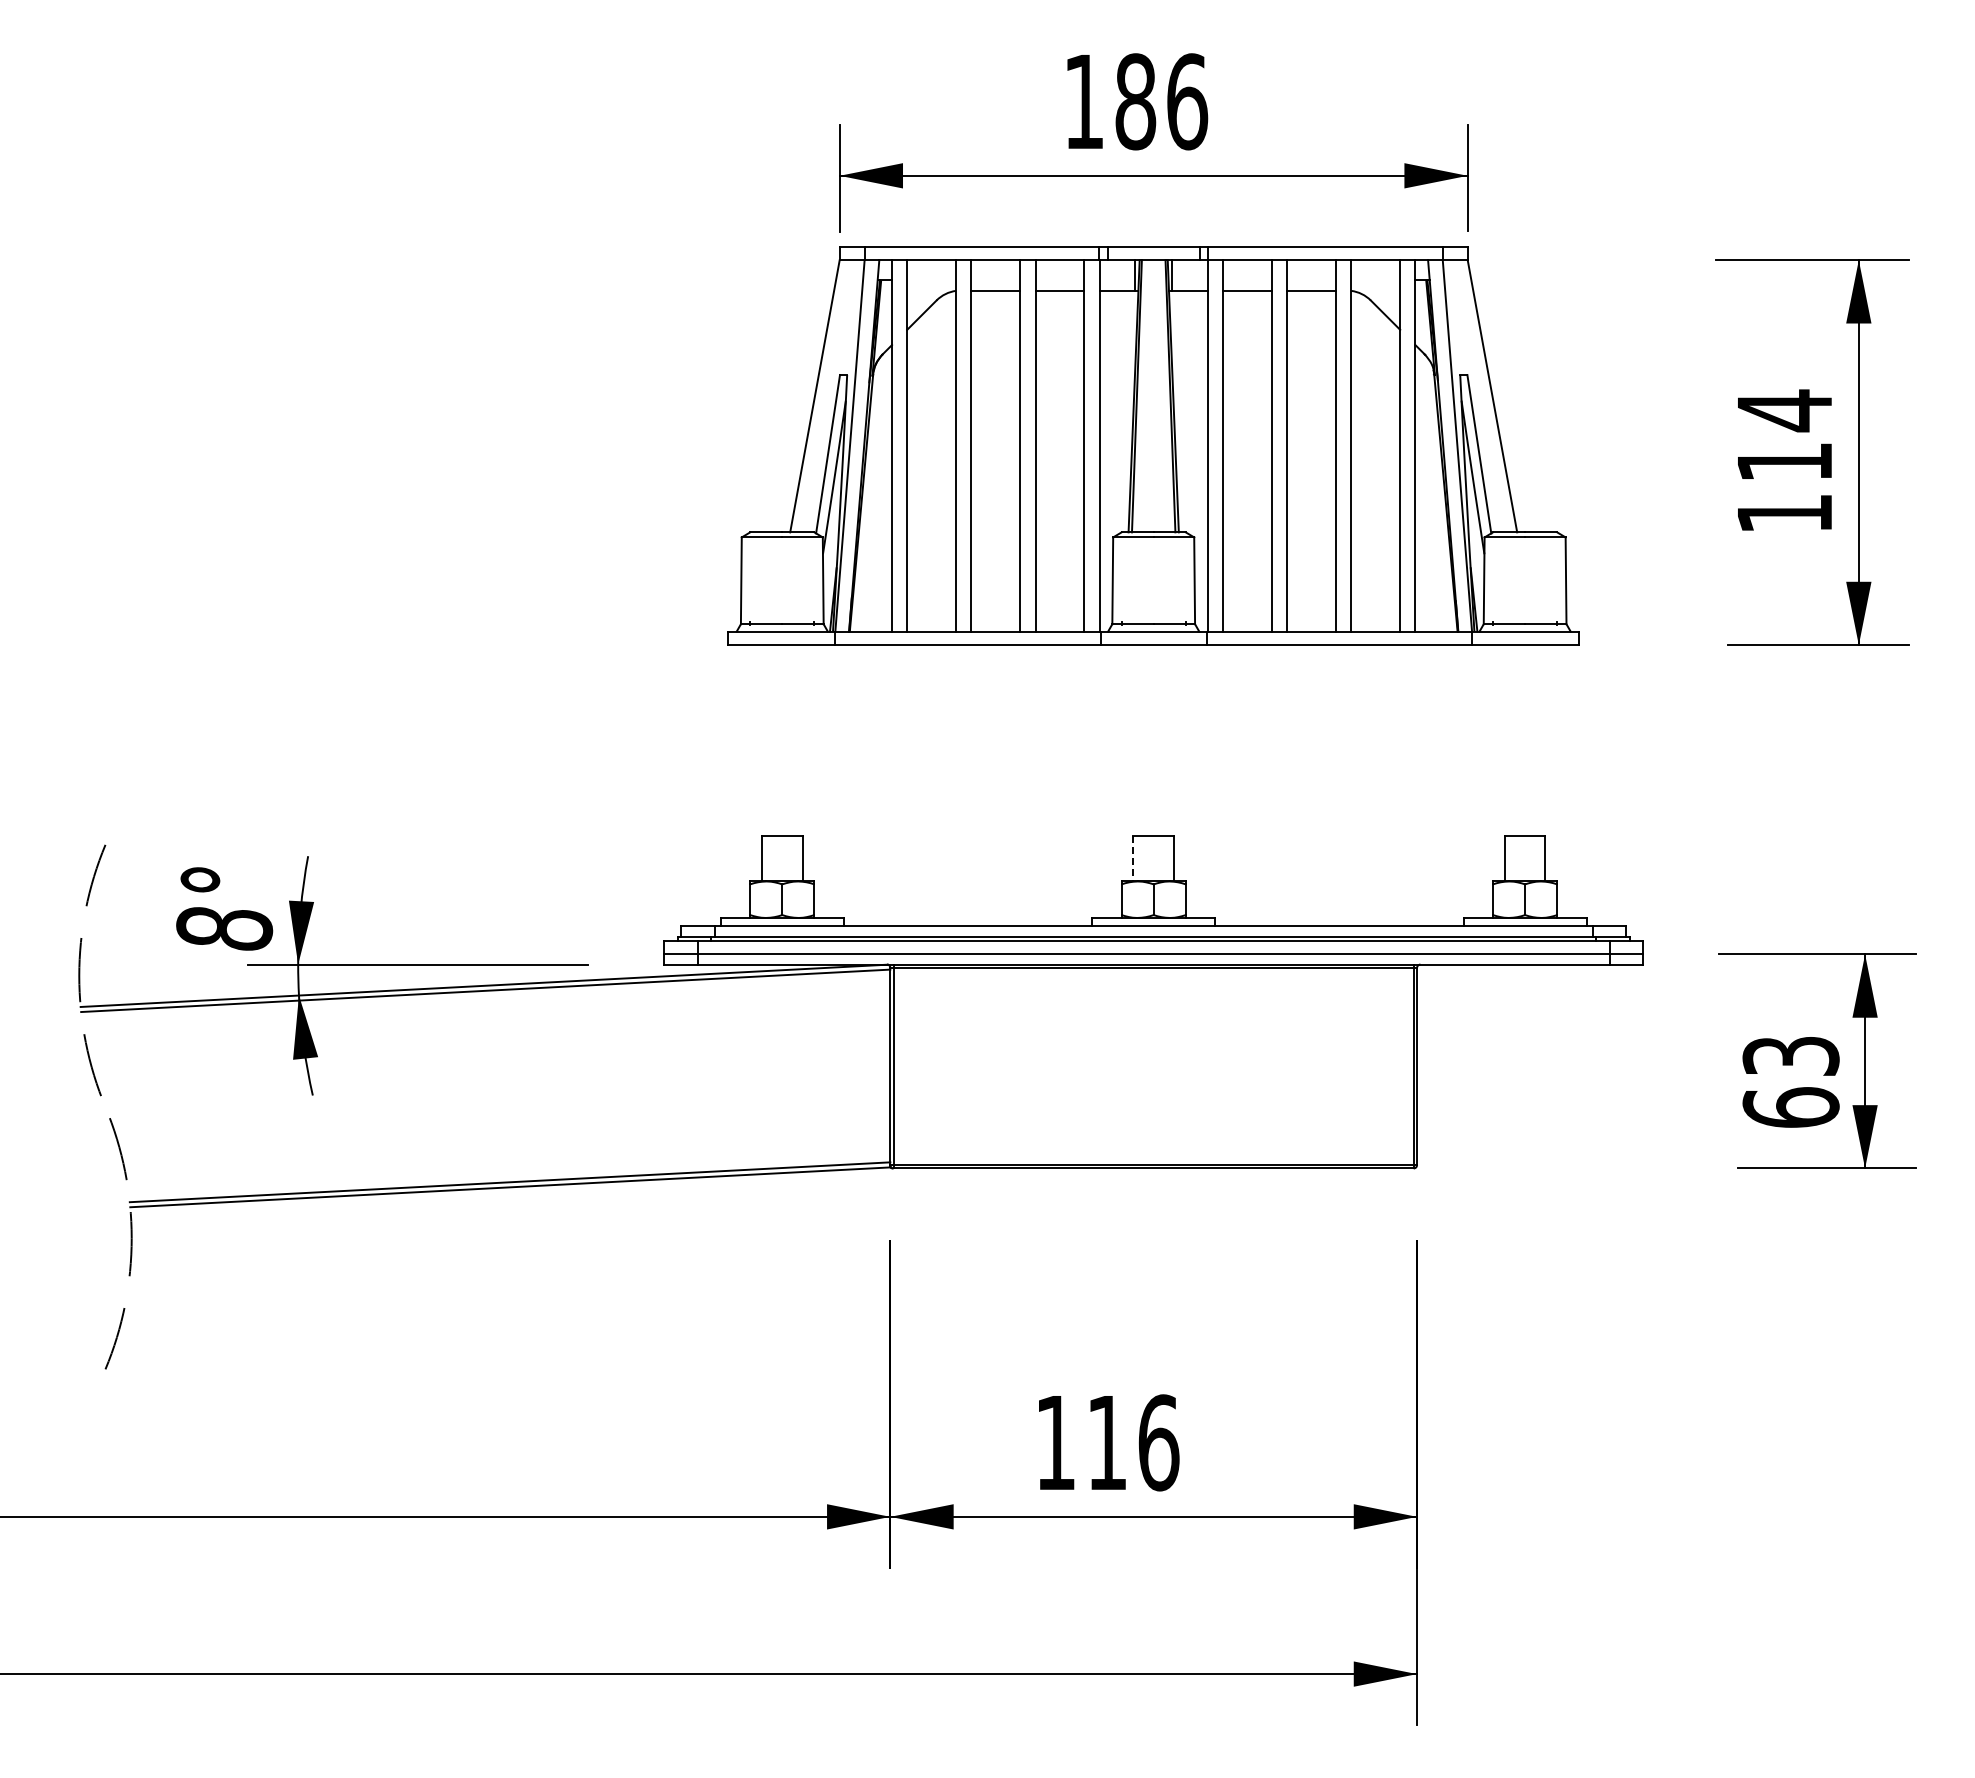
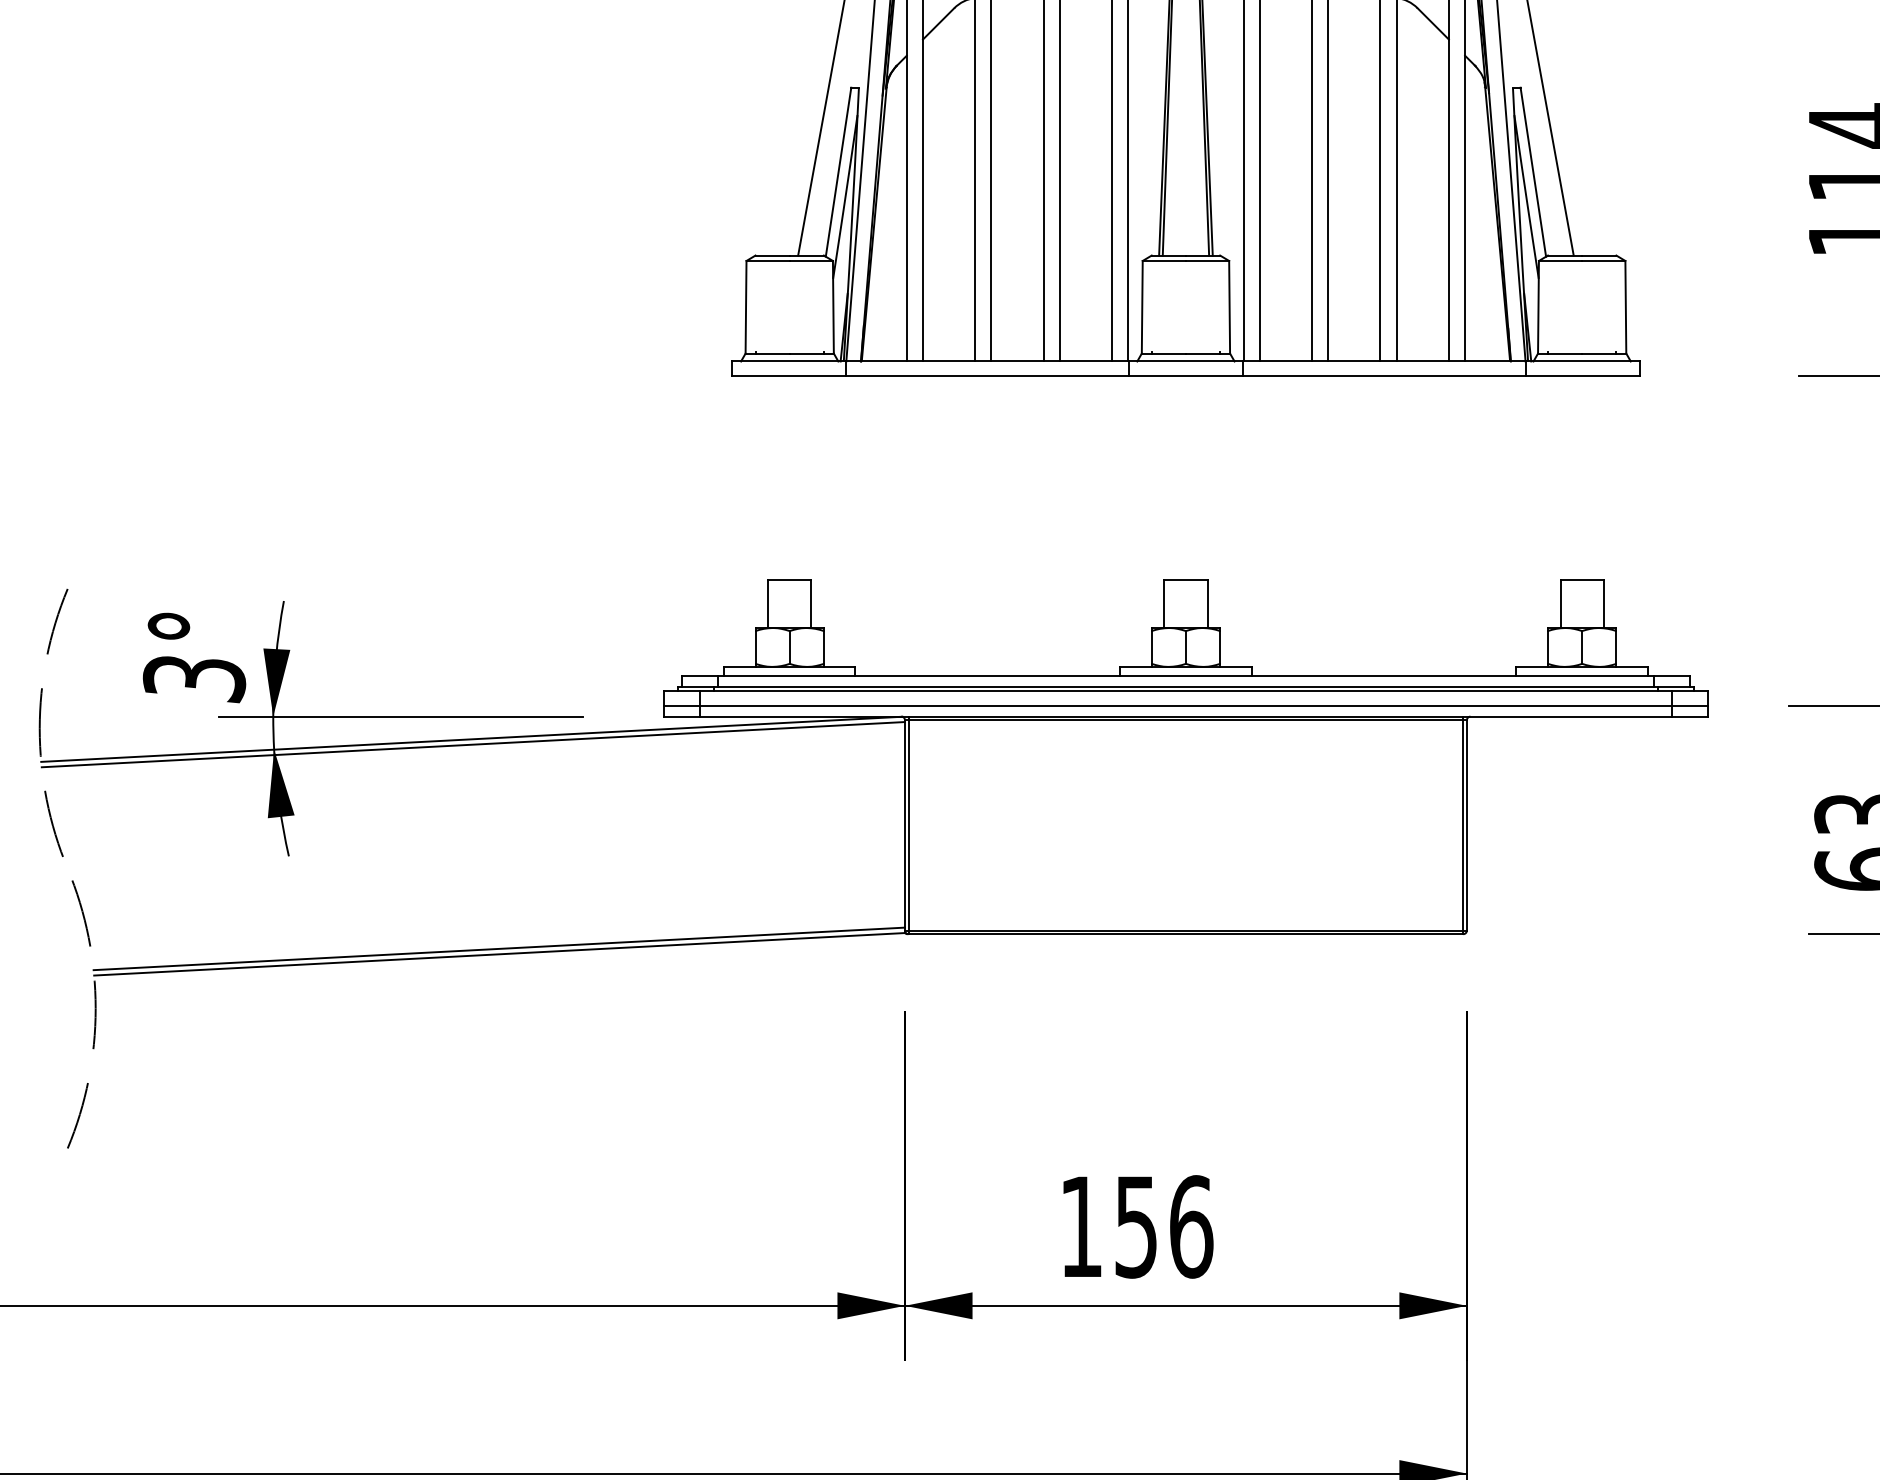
line: (1133, 858) -> (1164, 603), dashed -> solid
text: (224, 929) -> (194, 679), 8° -> 3°
text: (1106, 1443) -> (1135, 1227), 116 -> 156

